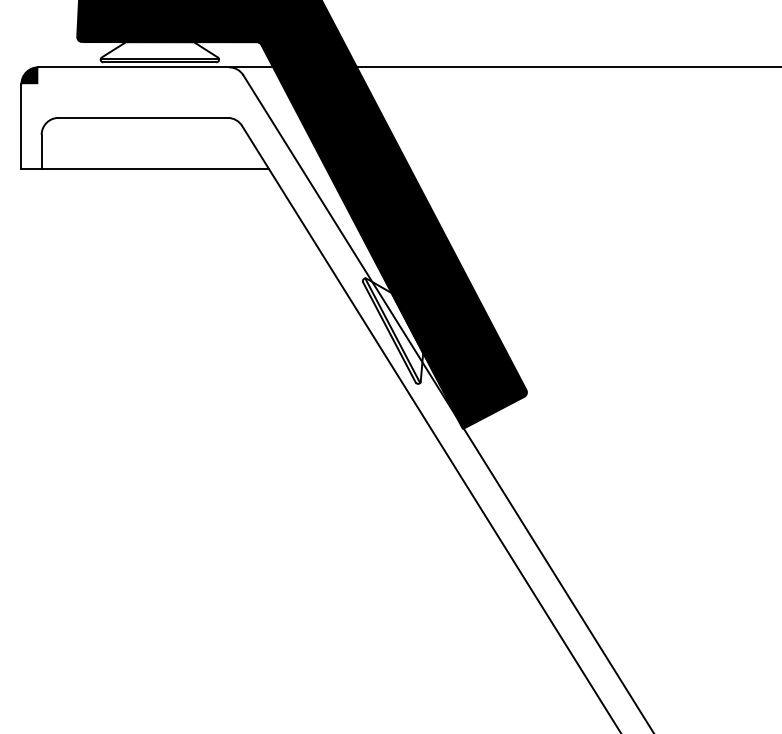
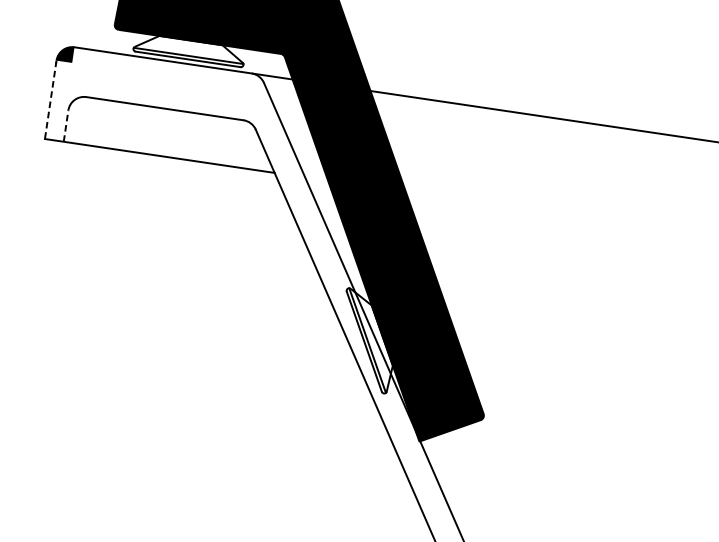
line: (21, 126) -> (50, 99), solid -> dashed
line: (41, 151) -> (65, 125), solid -> dashed

